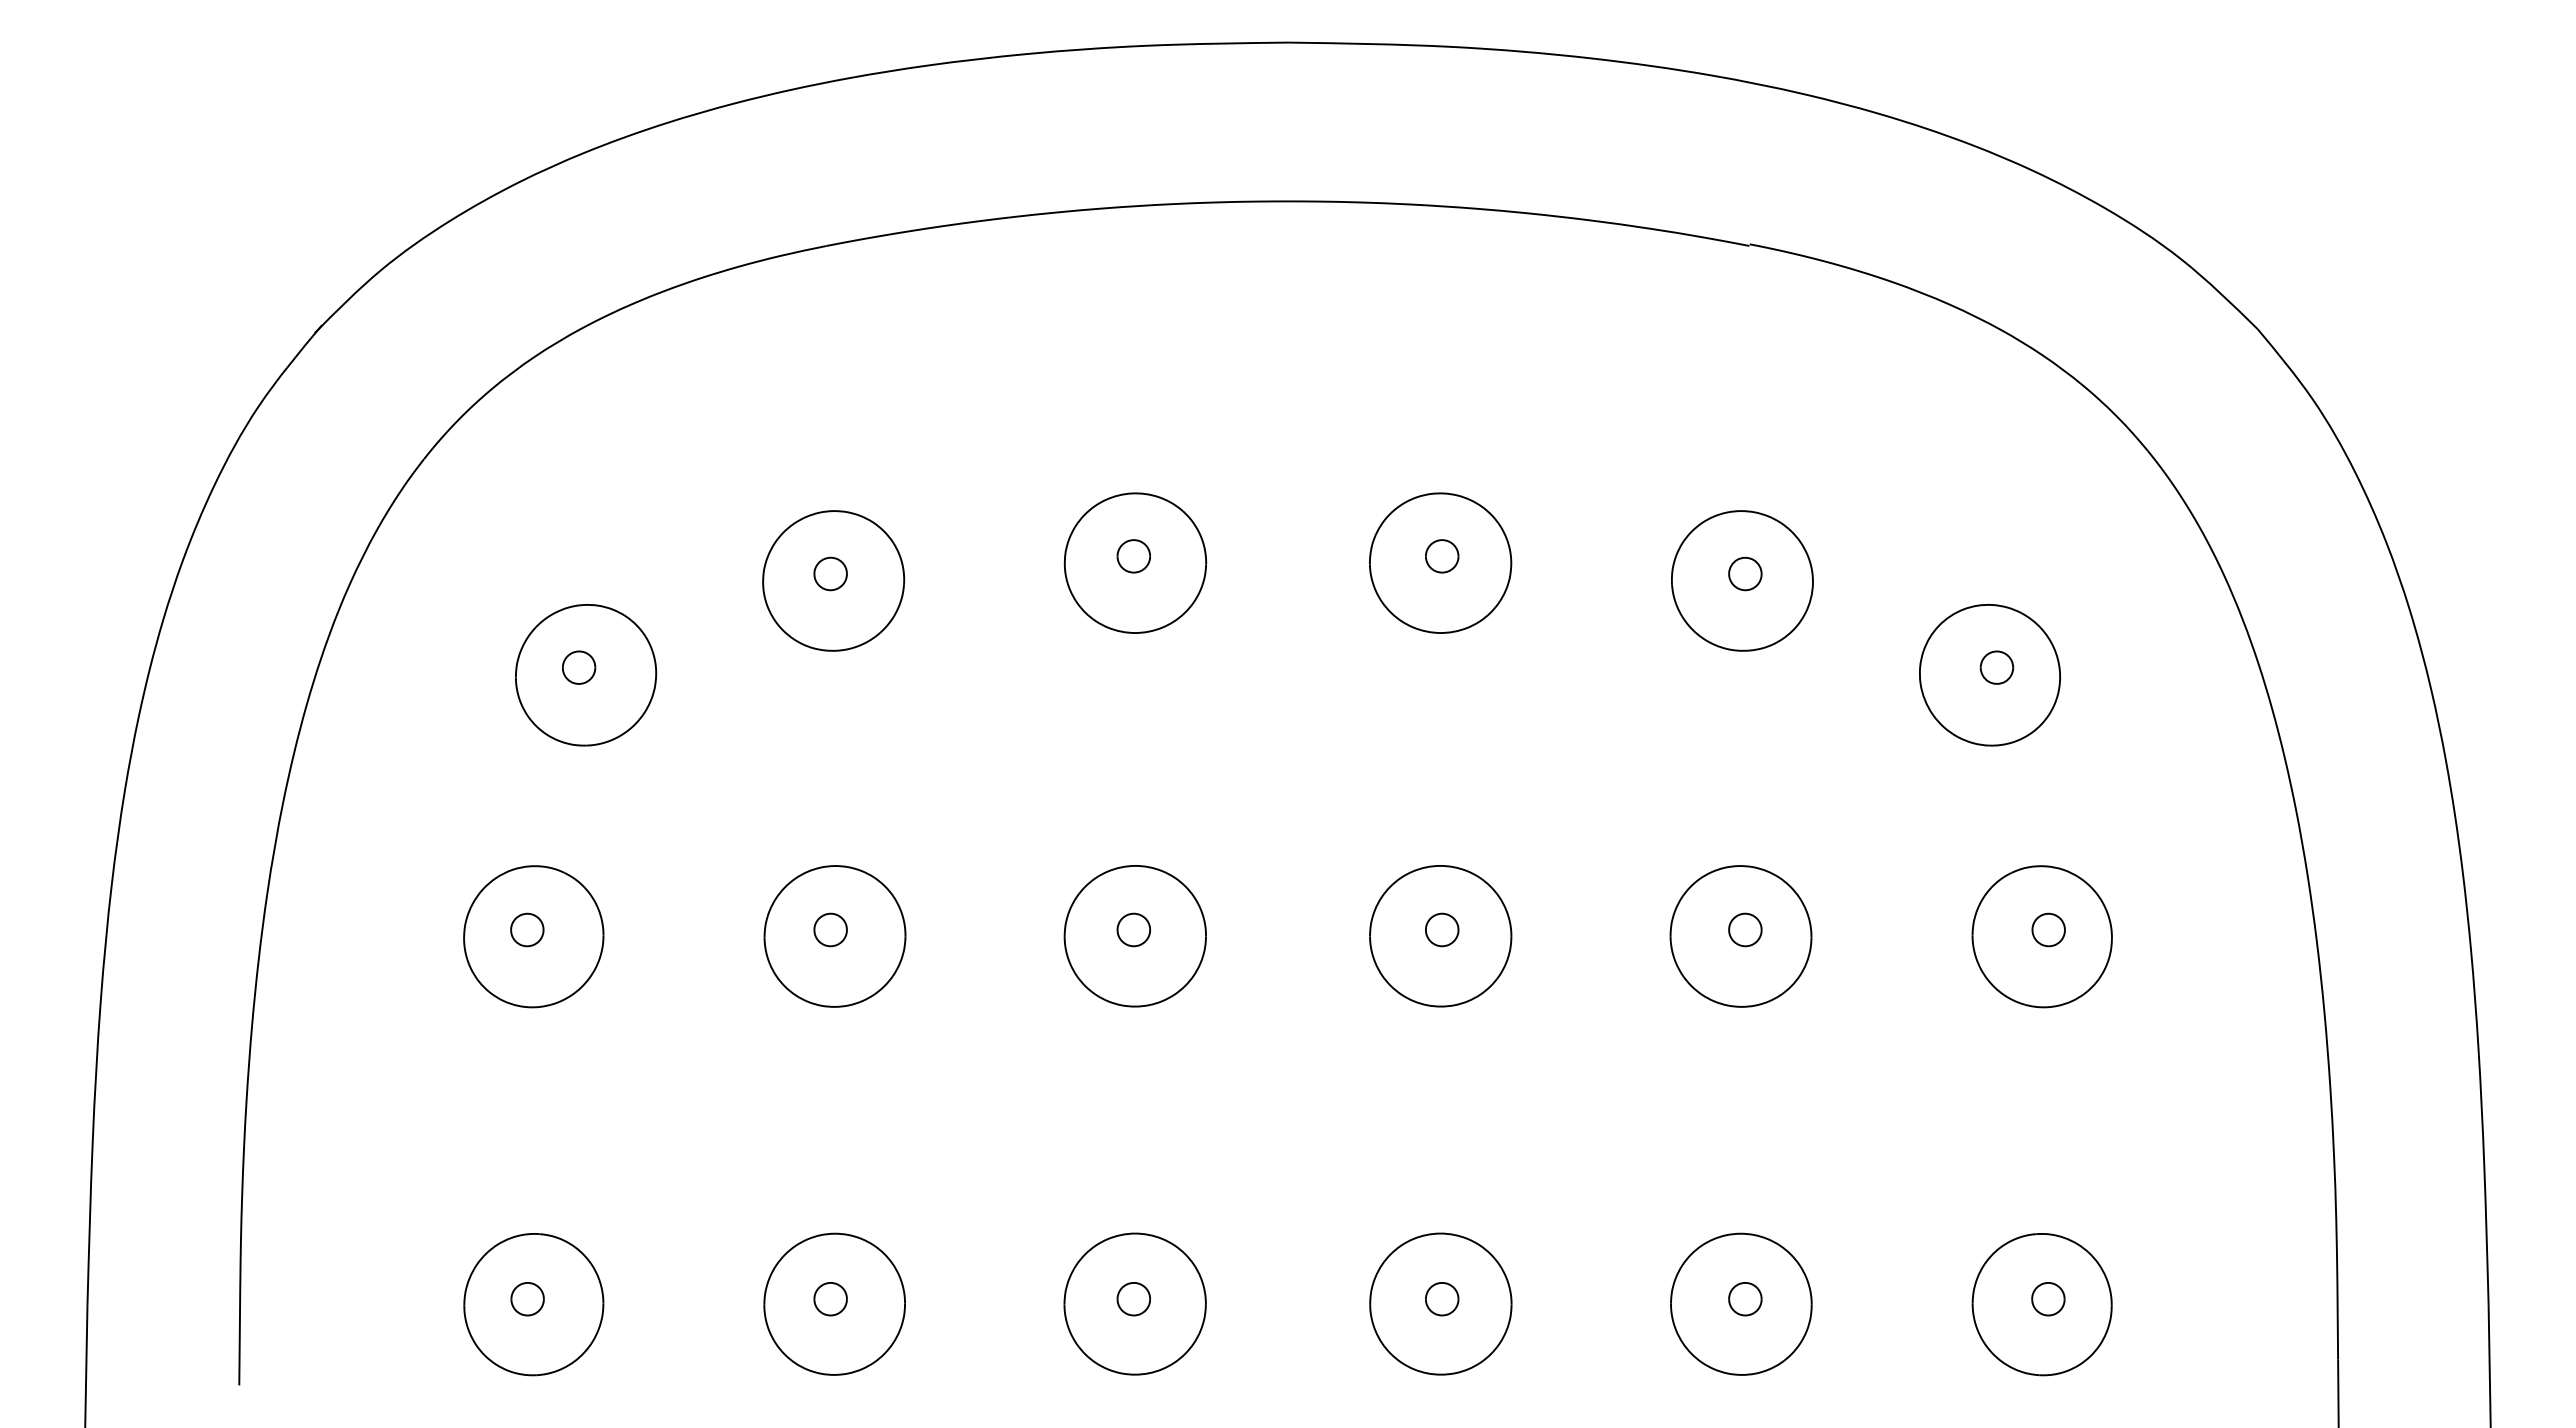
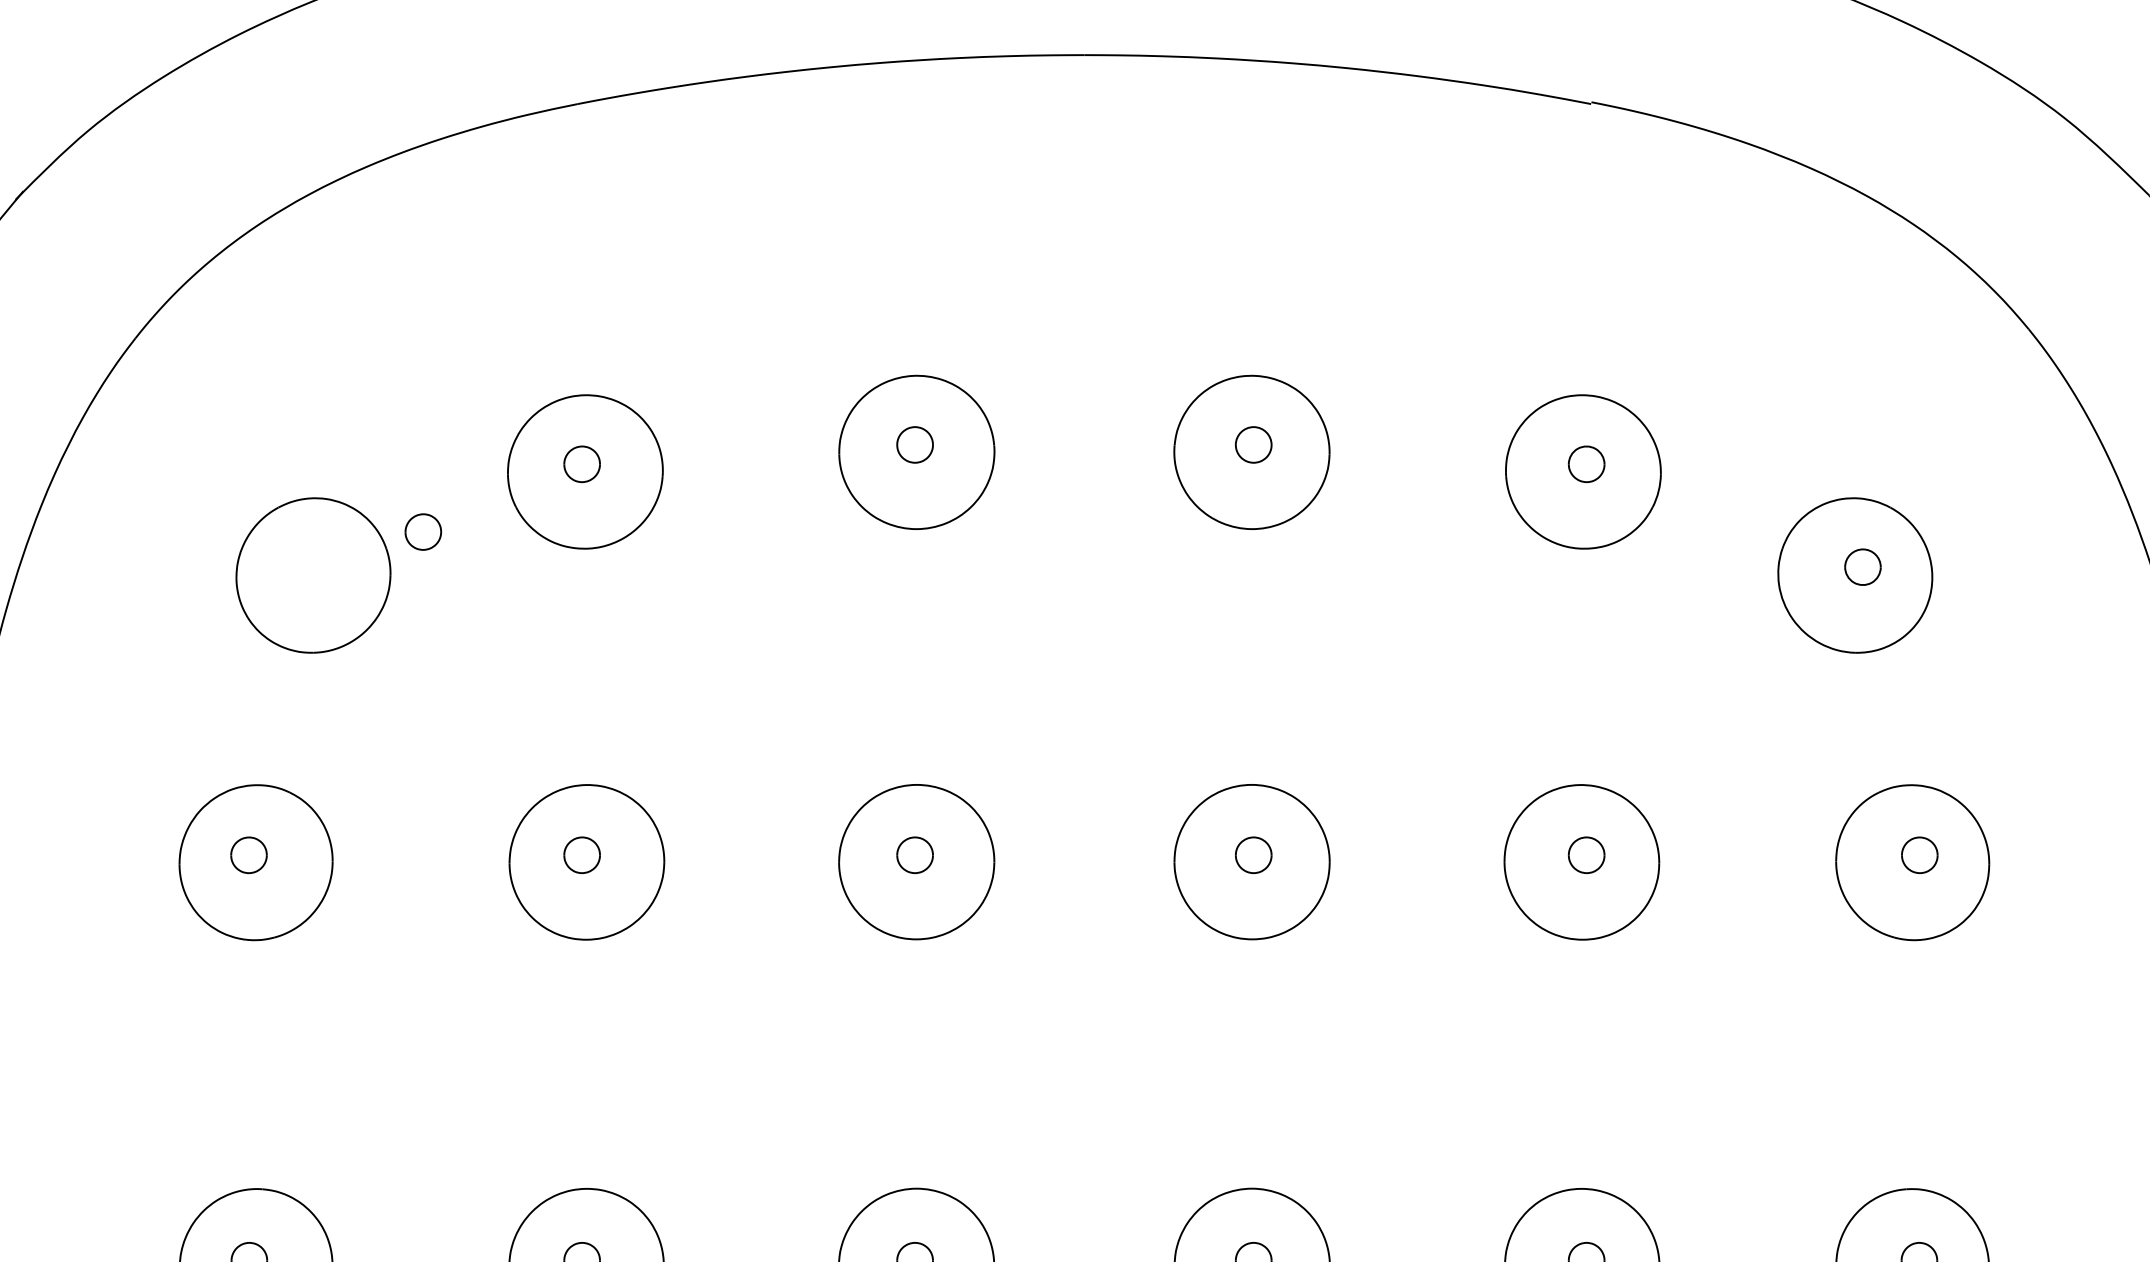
part: (579, 667) -> (423, 531), moved

